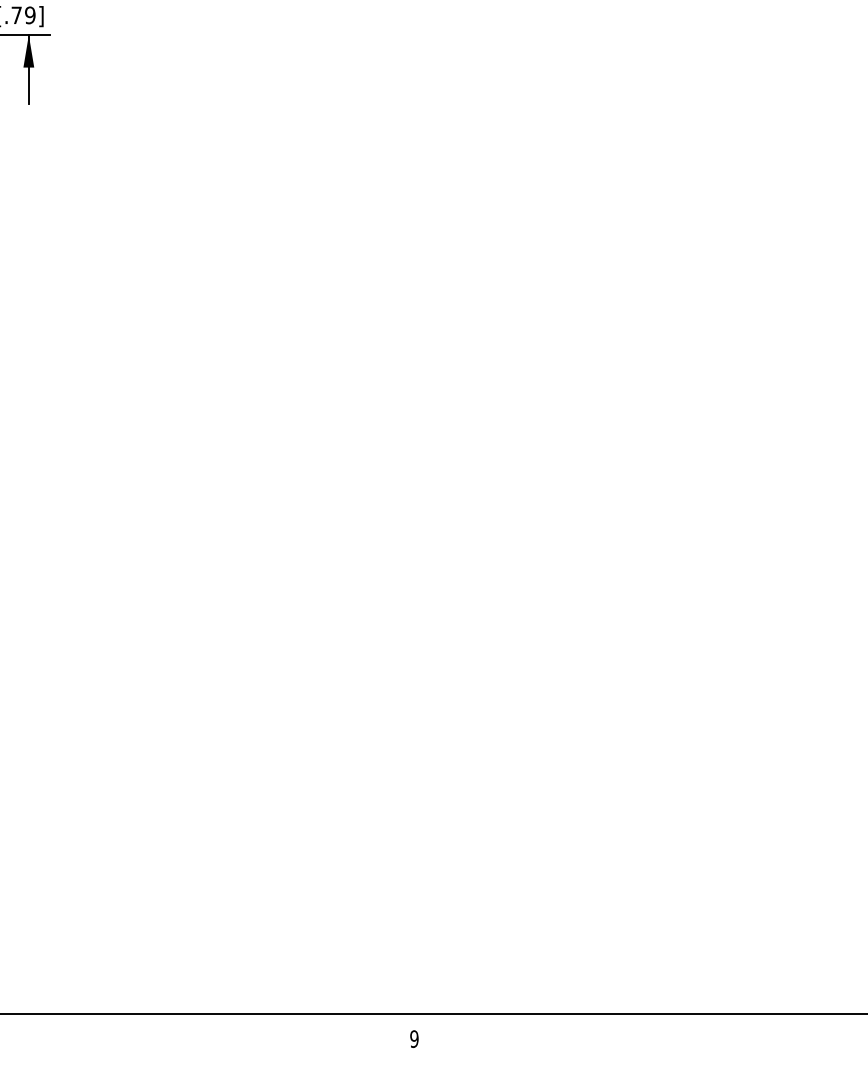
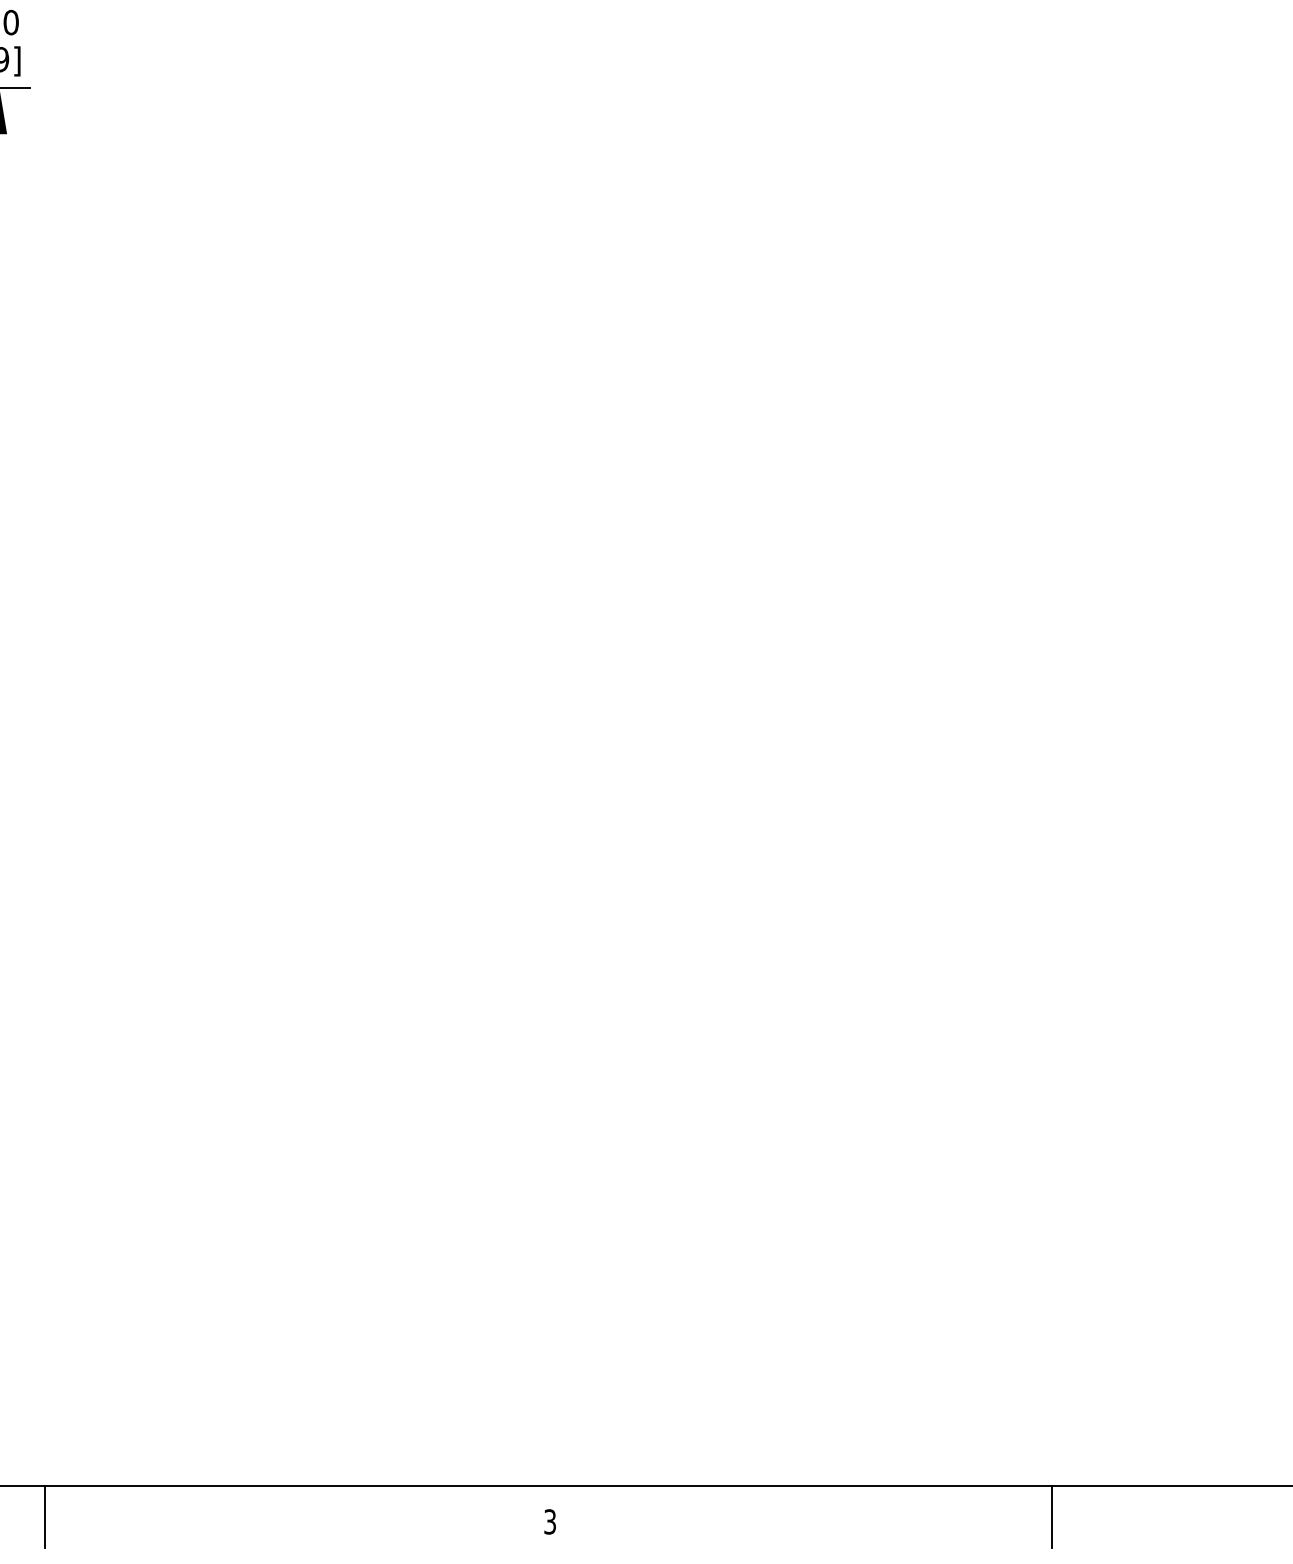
line: (61, 1036) -> (45, 1517), added
line: (766, 1036) -> (1052, 1517), added
text: (414, 1038) -> (550, 1521), 9 -> 3

